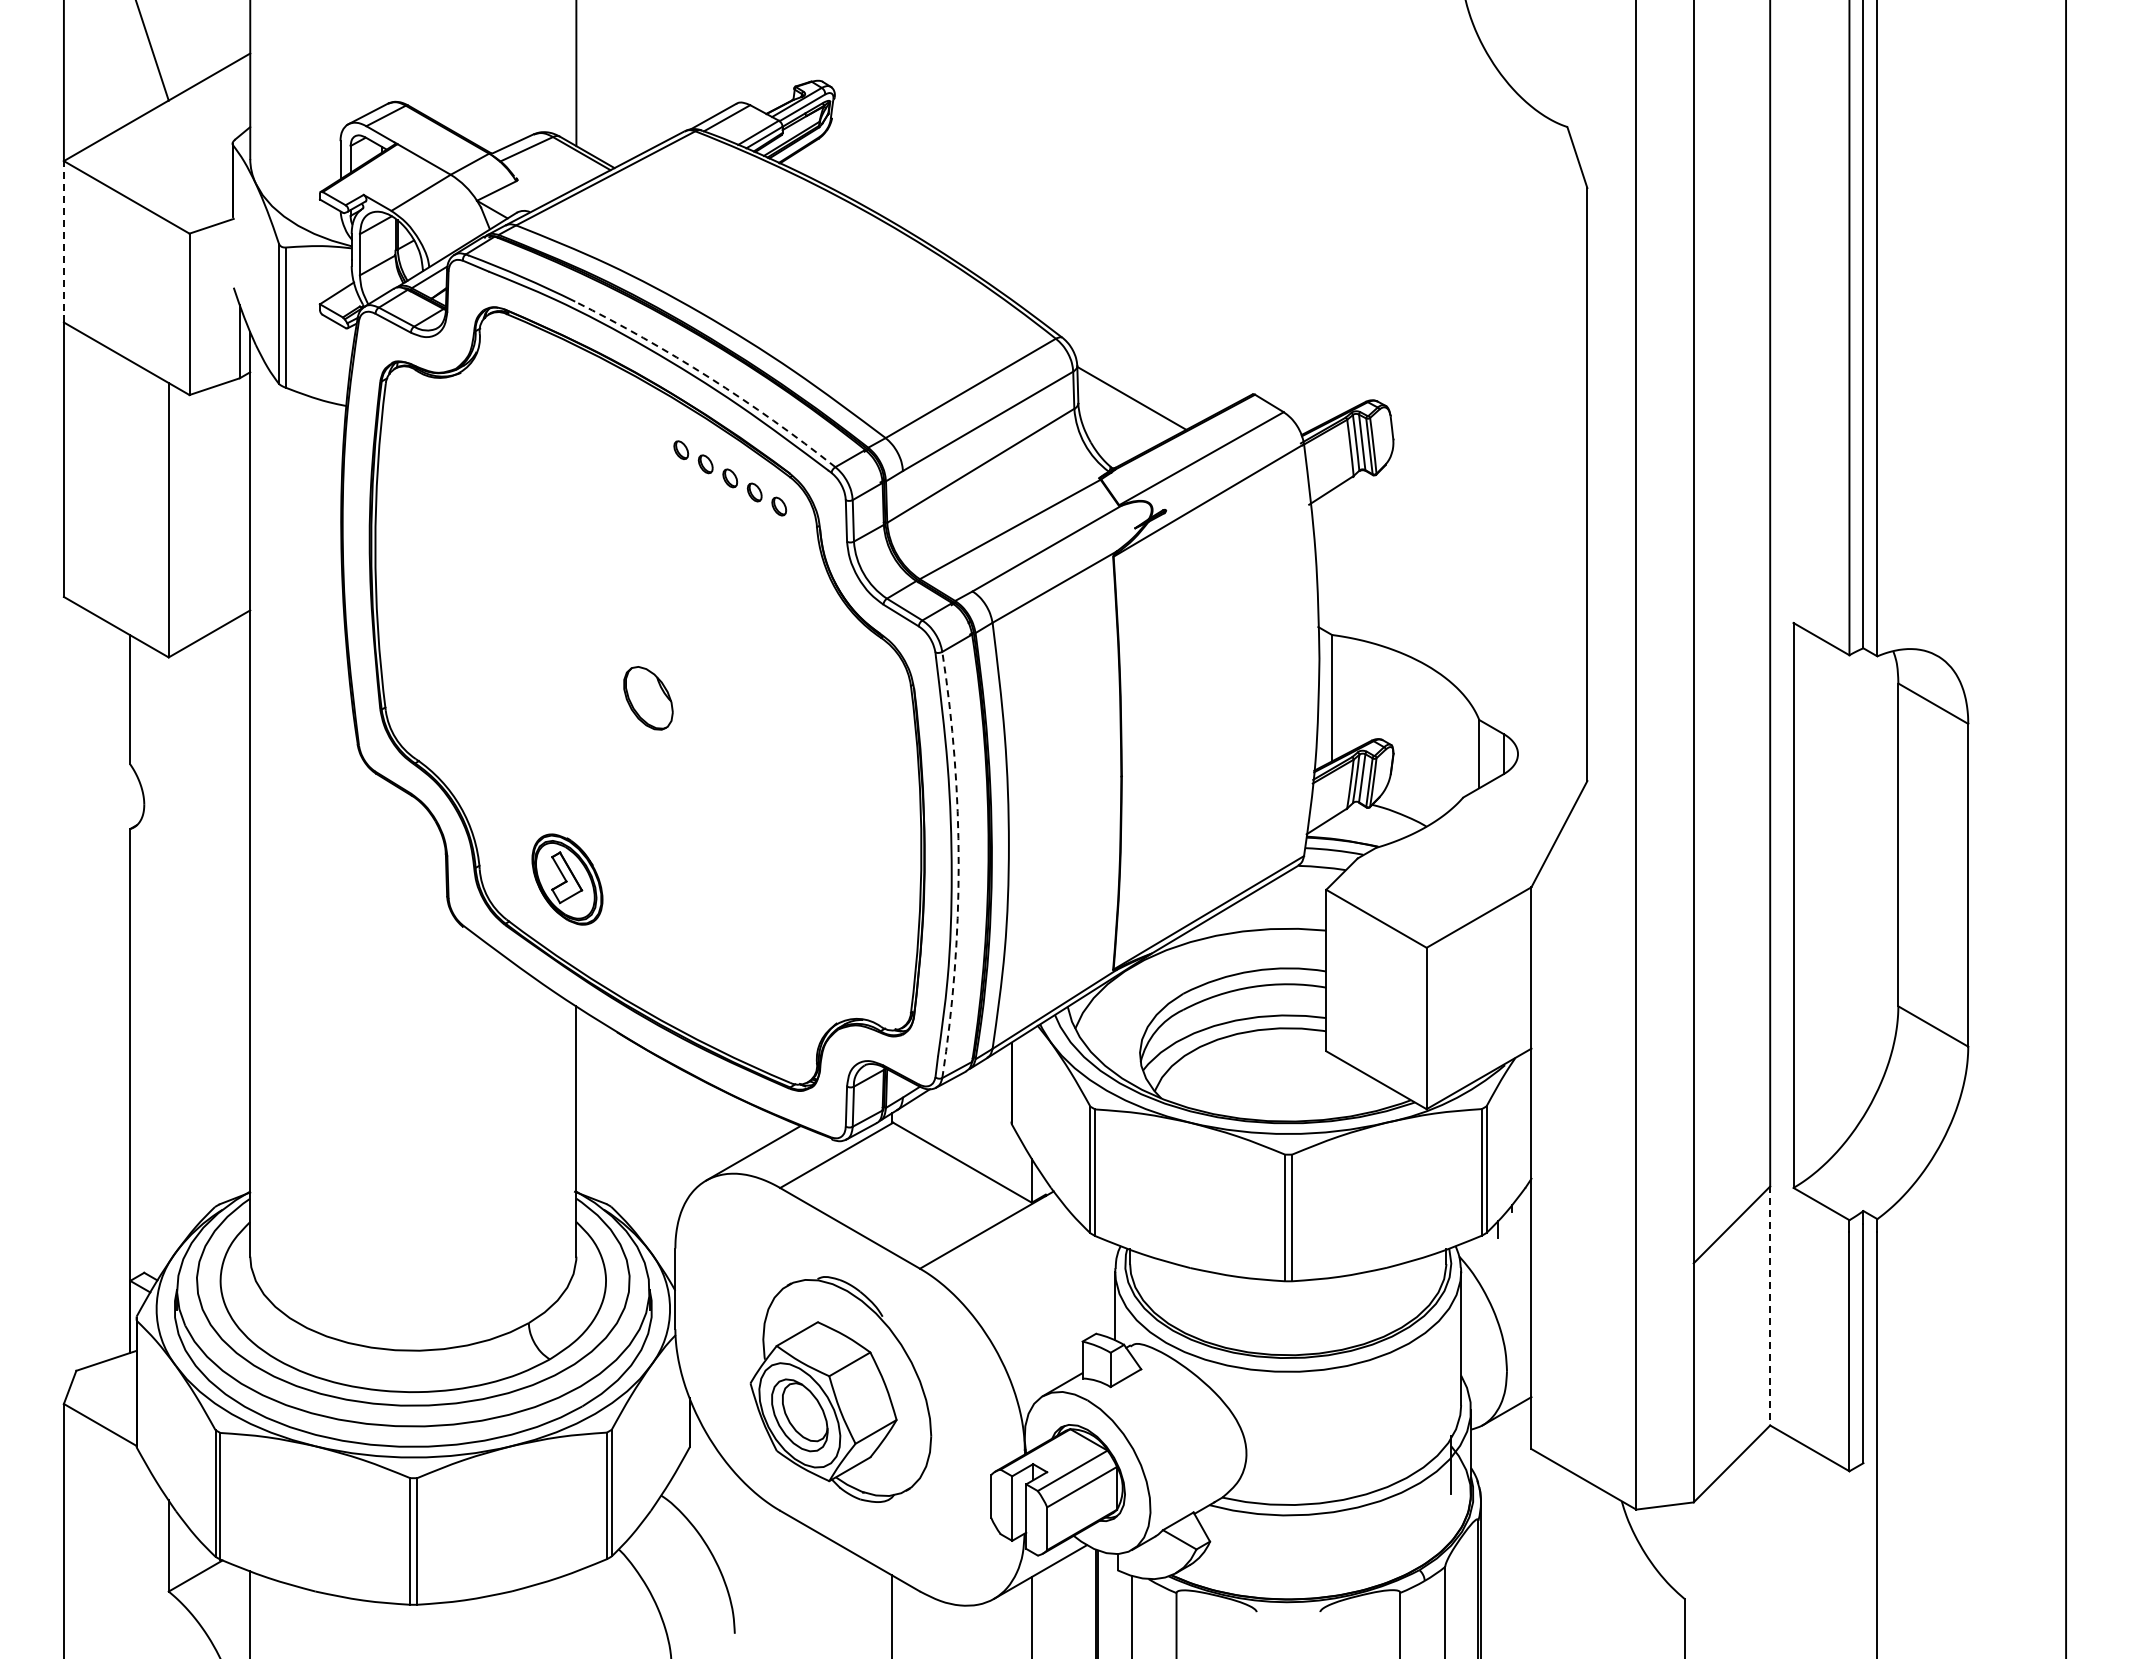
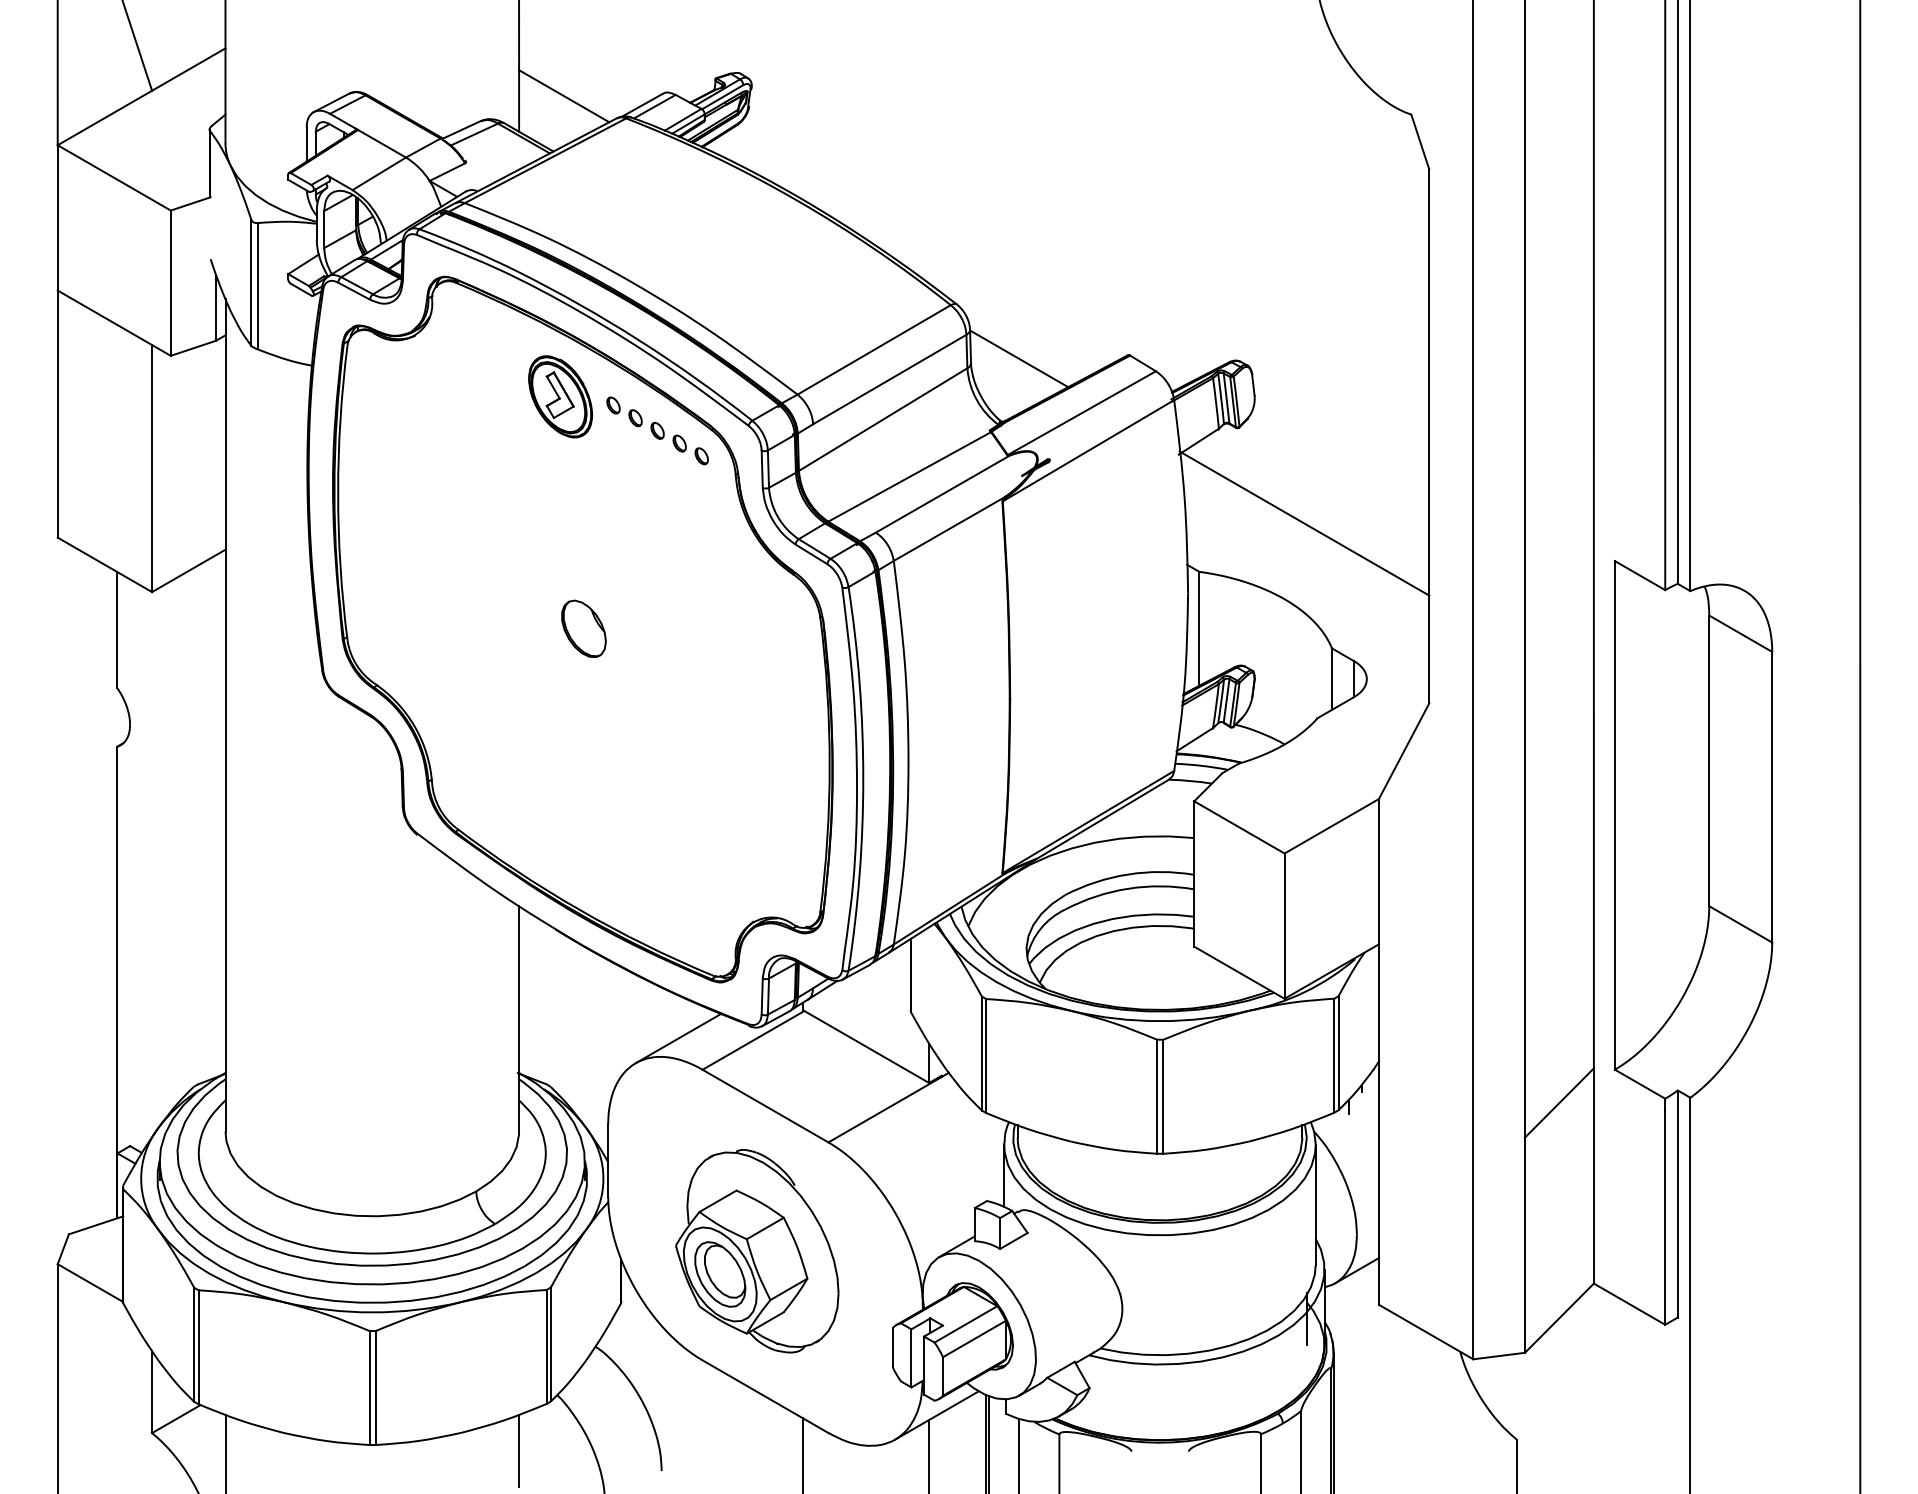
line: (626, 106) -> (564, 96), added
line: (63, 241) -> (57, 217), dashed -> solid
arc: (709, 377) -> (638, 340), dashed -> solid
line: (1448, 581) -> (1304, 523), added
arc: (958, 864) -> (863, 778), dashed -> solid
part: (567, 879) -> (560, 396), moved
line: (1770, 1306) -> (1594, 1176), dashed -> solid
line: (576, 1611) -> (519, 1451), added

